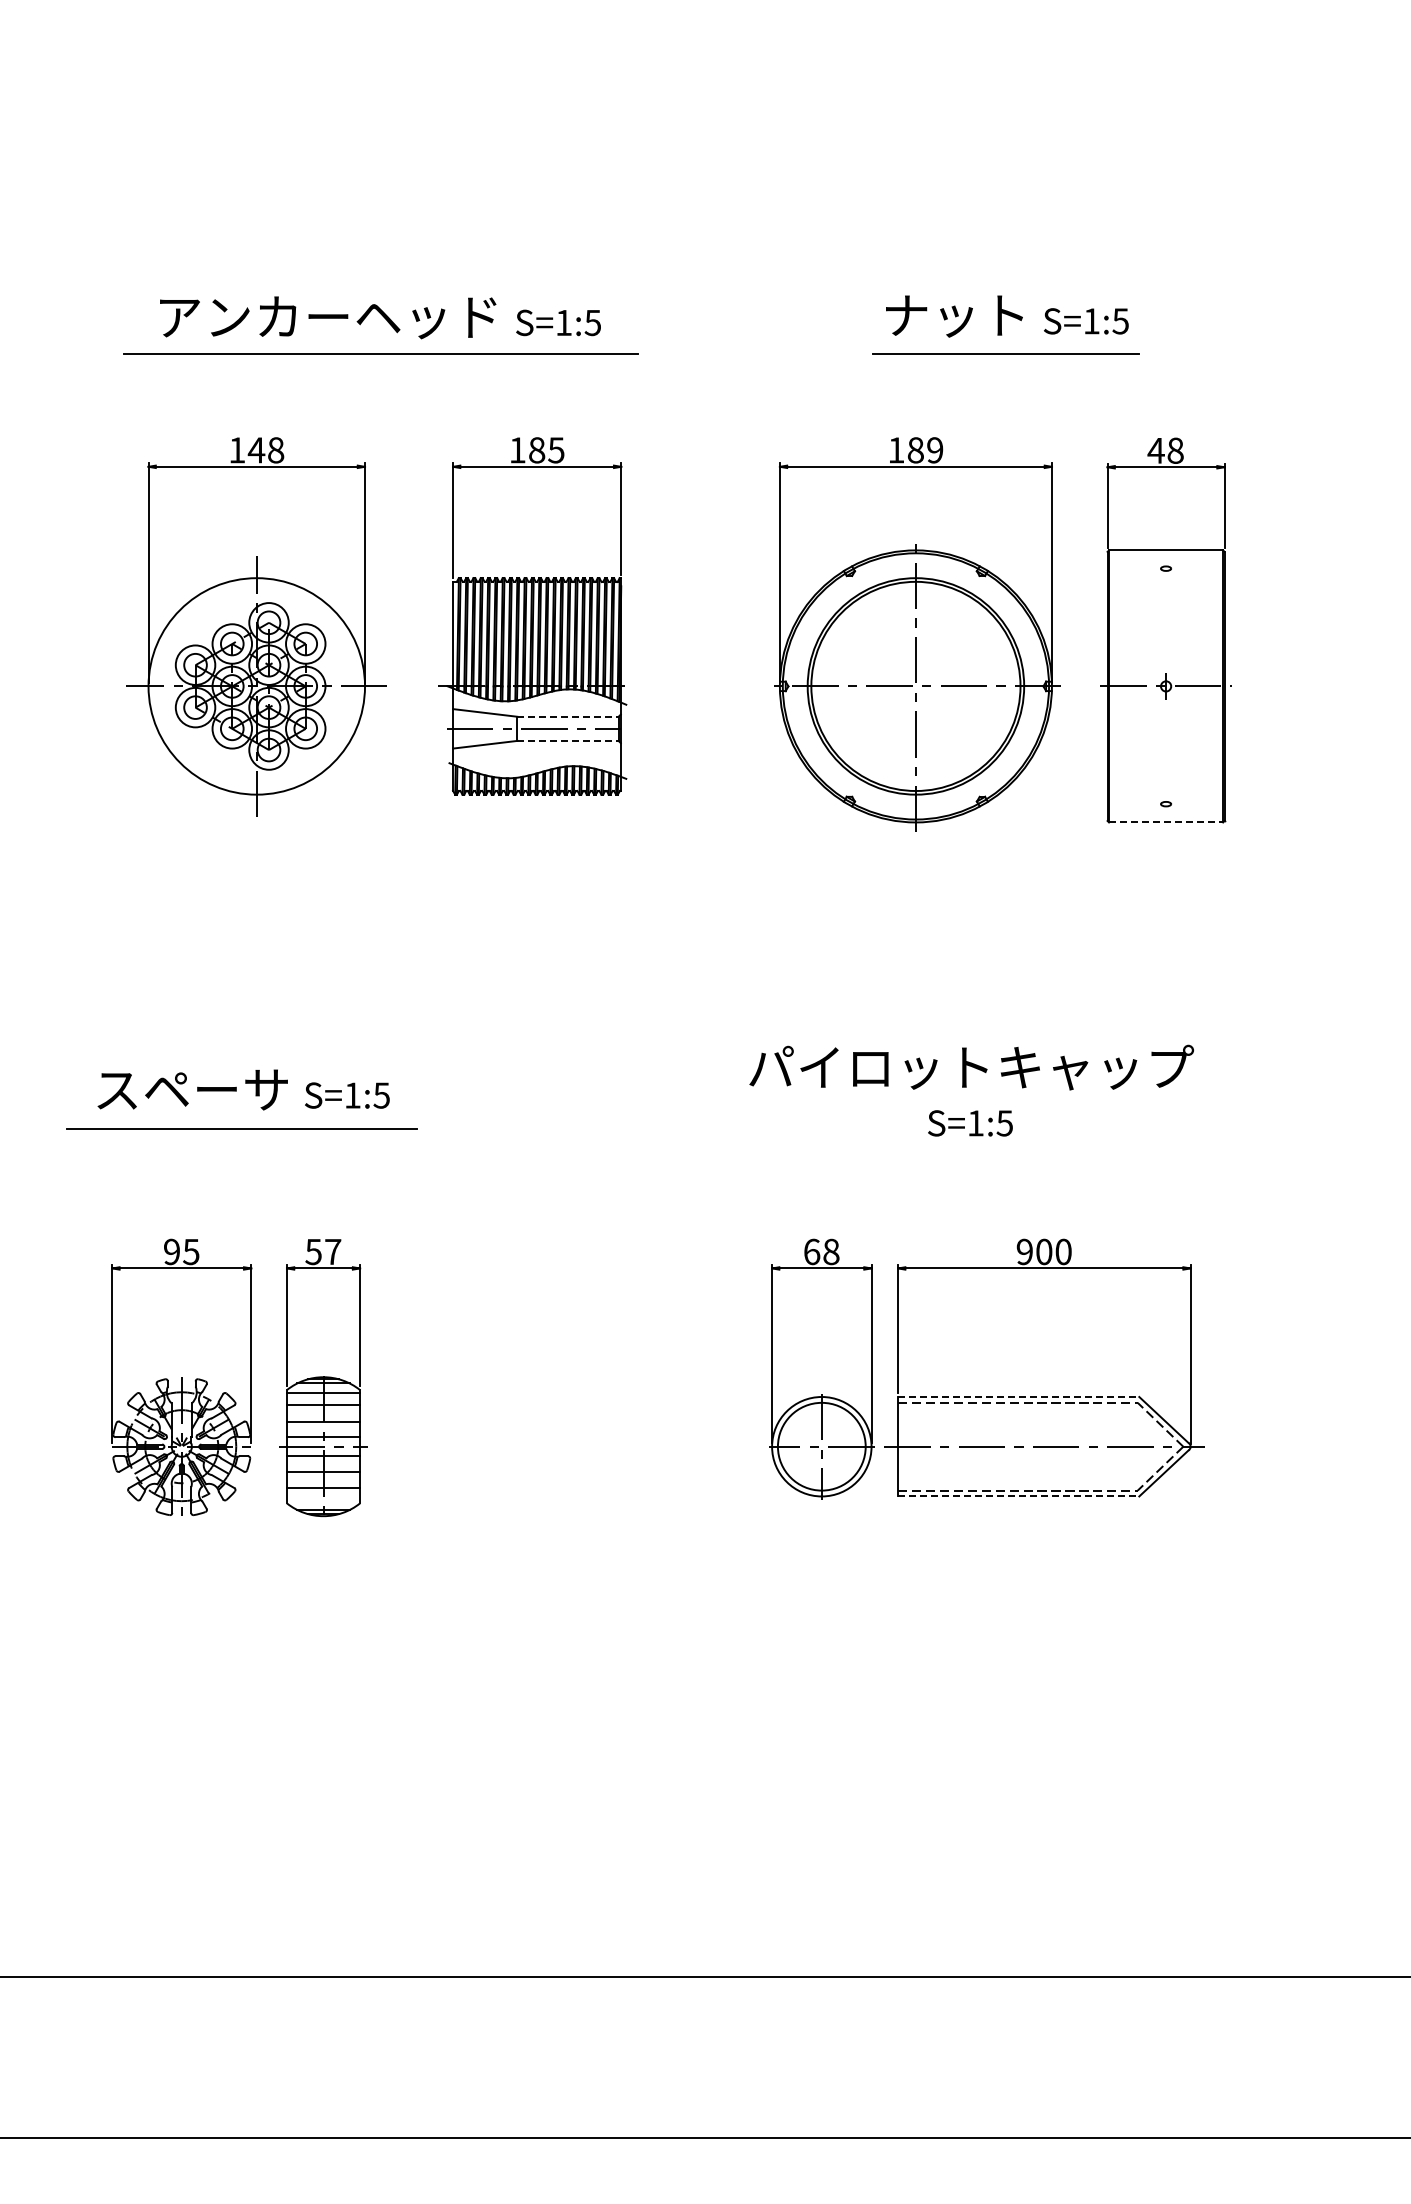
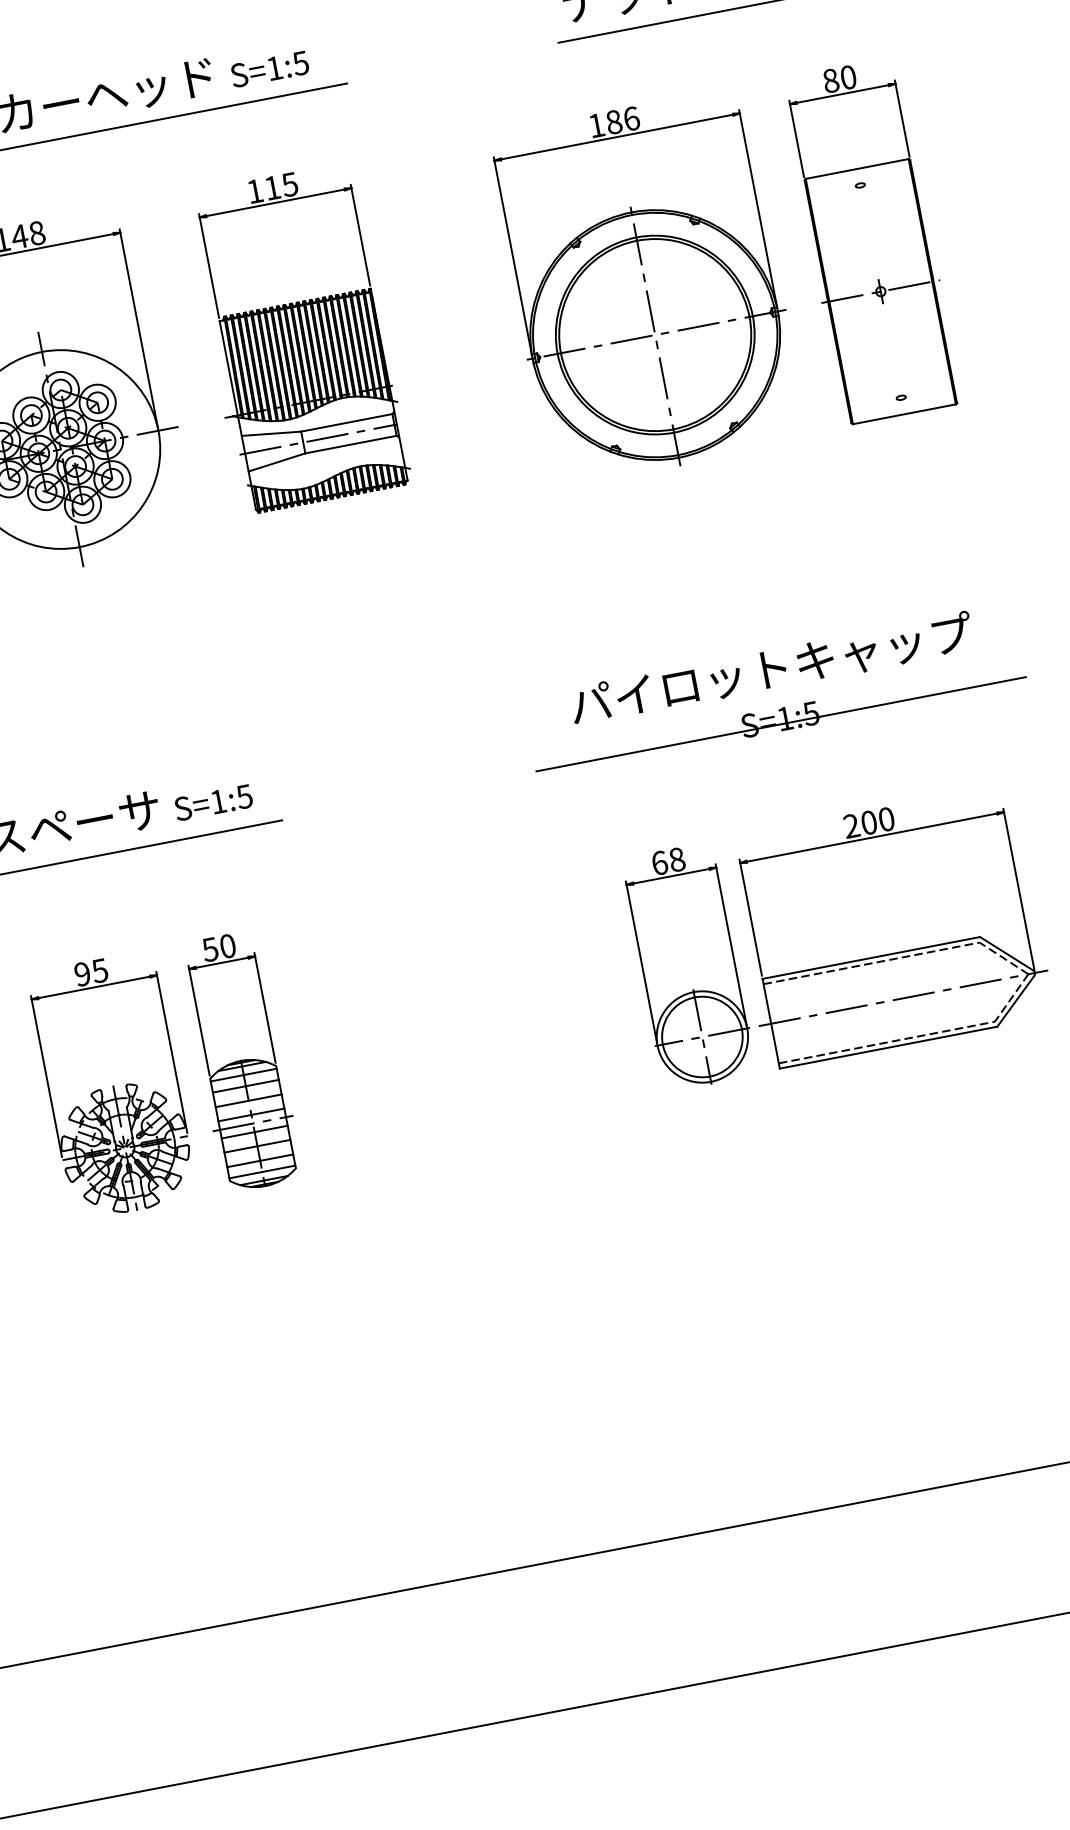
text: (537, 450) -> (273, 188), 185 -> 115
text: (935, 450) -> (631, 118), 189 -> 186
text: (1165, 450) -> (839, 79), 48 -> 80
line: (568, 716) -> (347, 422), dashed -> solid
line: (568, 740) -> (351, 444), dashed -> solid
line: (1166, 822) -> (904, 414), dashed -> solid
line: (970, 1128) -> (781, 724), added
text: (333, 1251) -> (228, 945), 57 -> 50
text: (1024, 1252) -> (851, 826), 900 -> 200
line: (1018, 1396) -> (871, 957), dashed -> solid
line: (1018, 1496) -> (888, 1047), dashed -> solid
line: (323, 1500) -> (262, 1172), added

